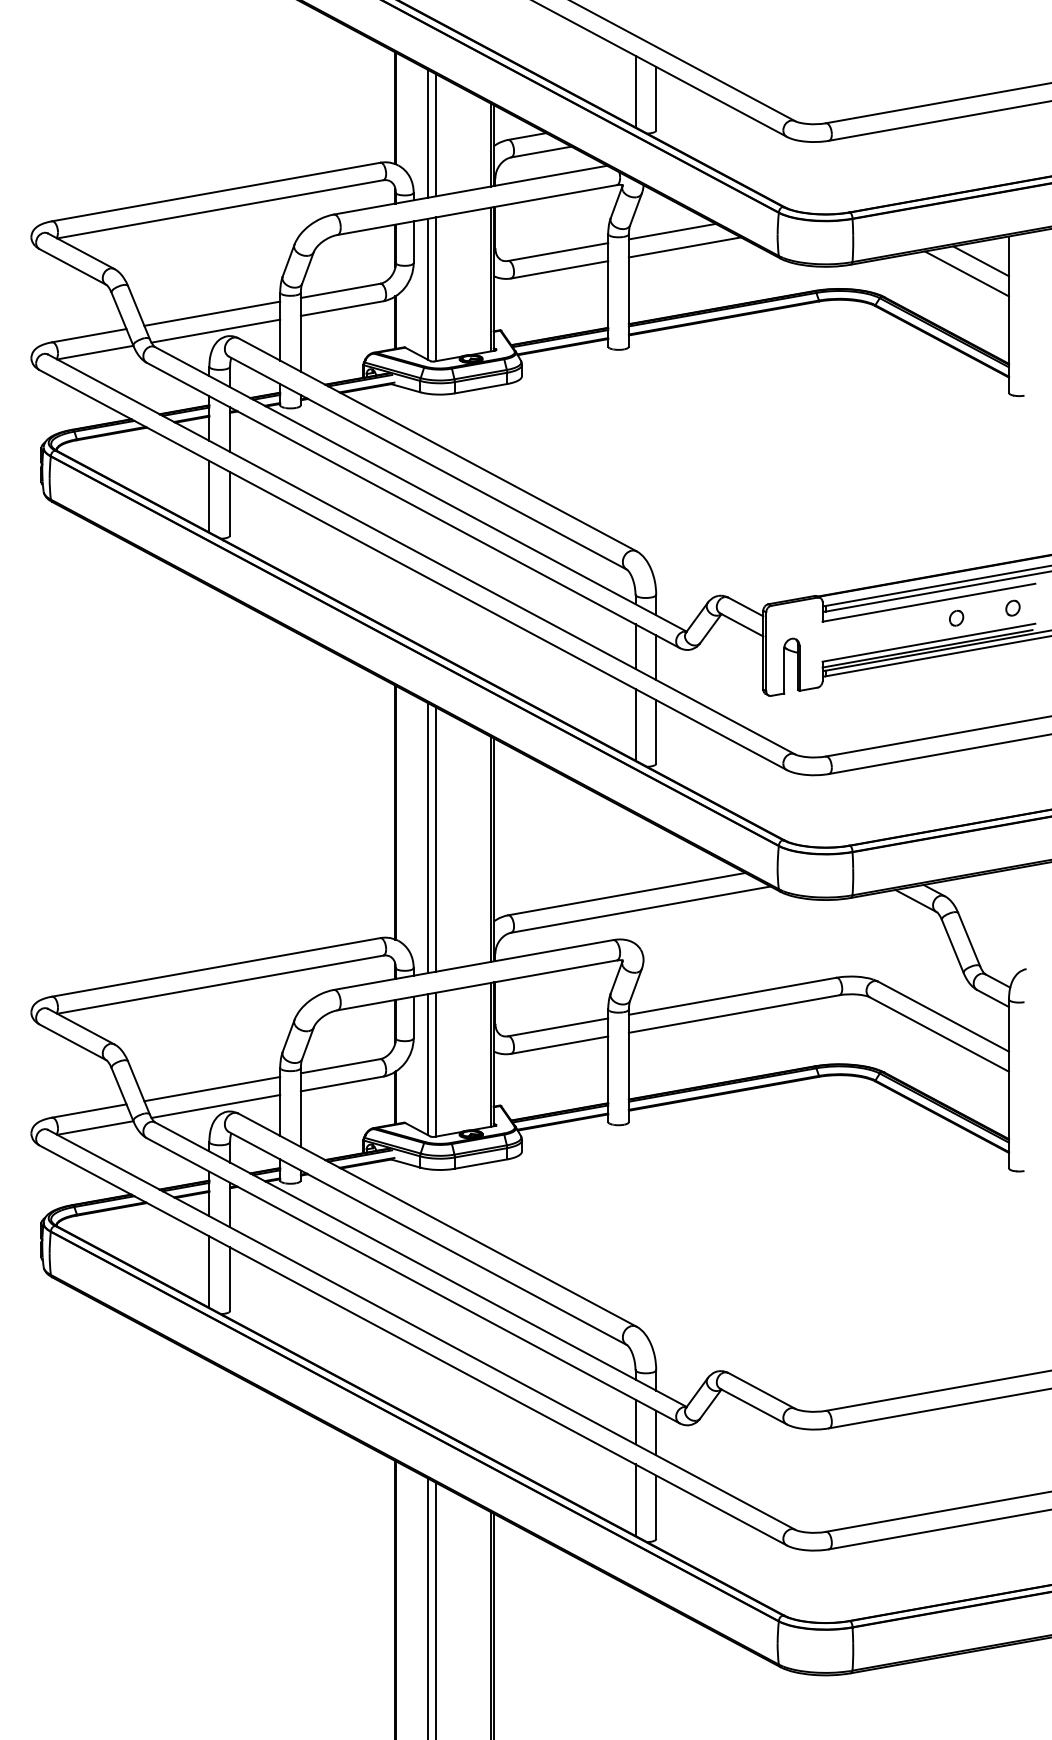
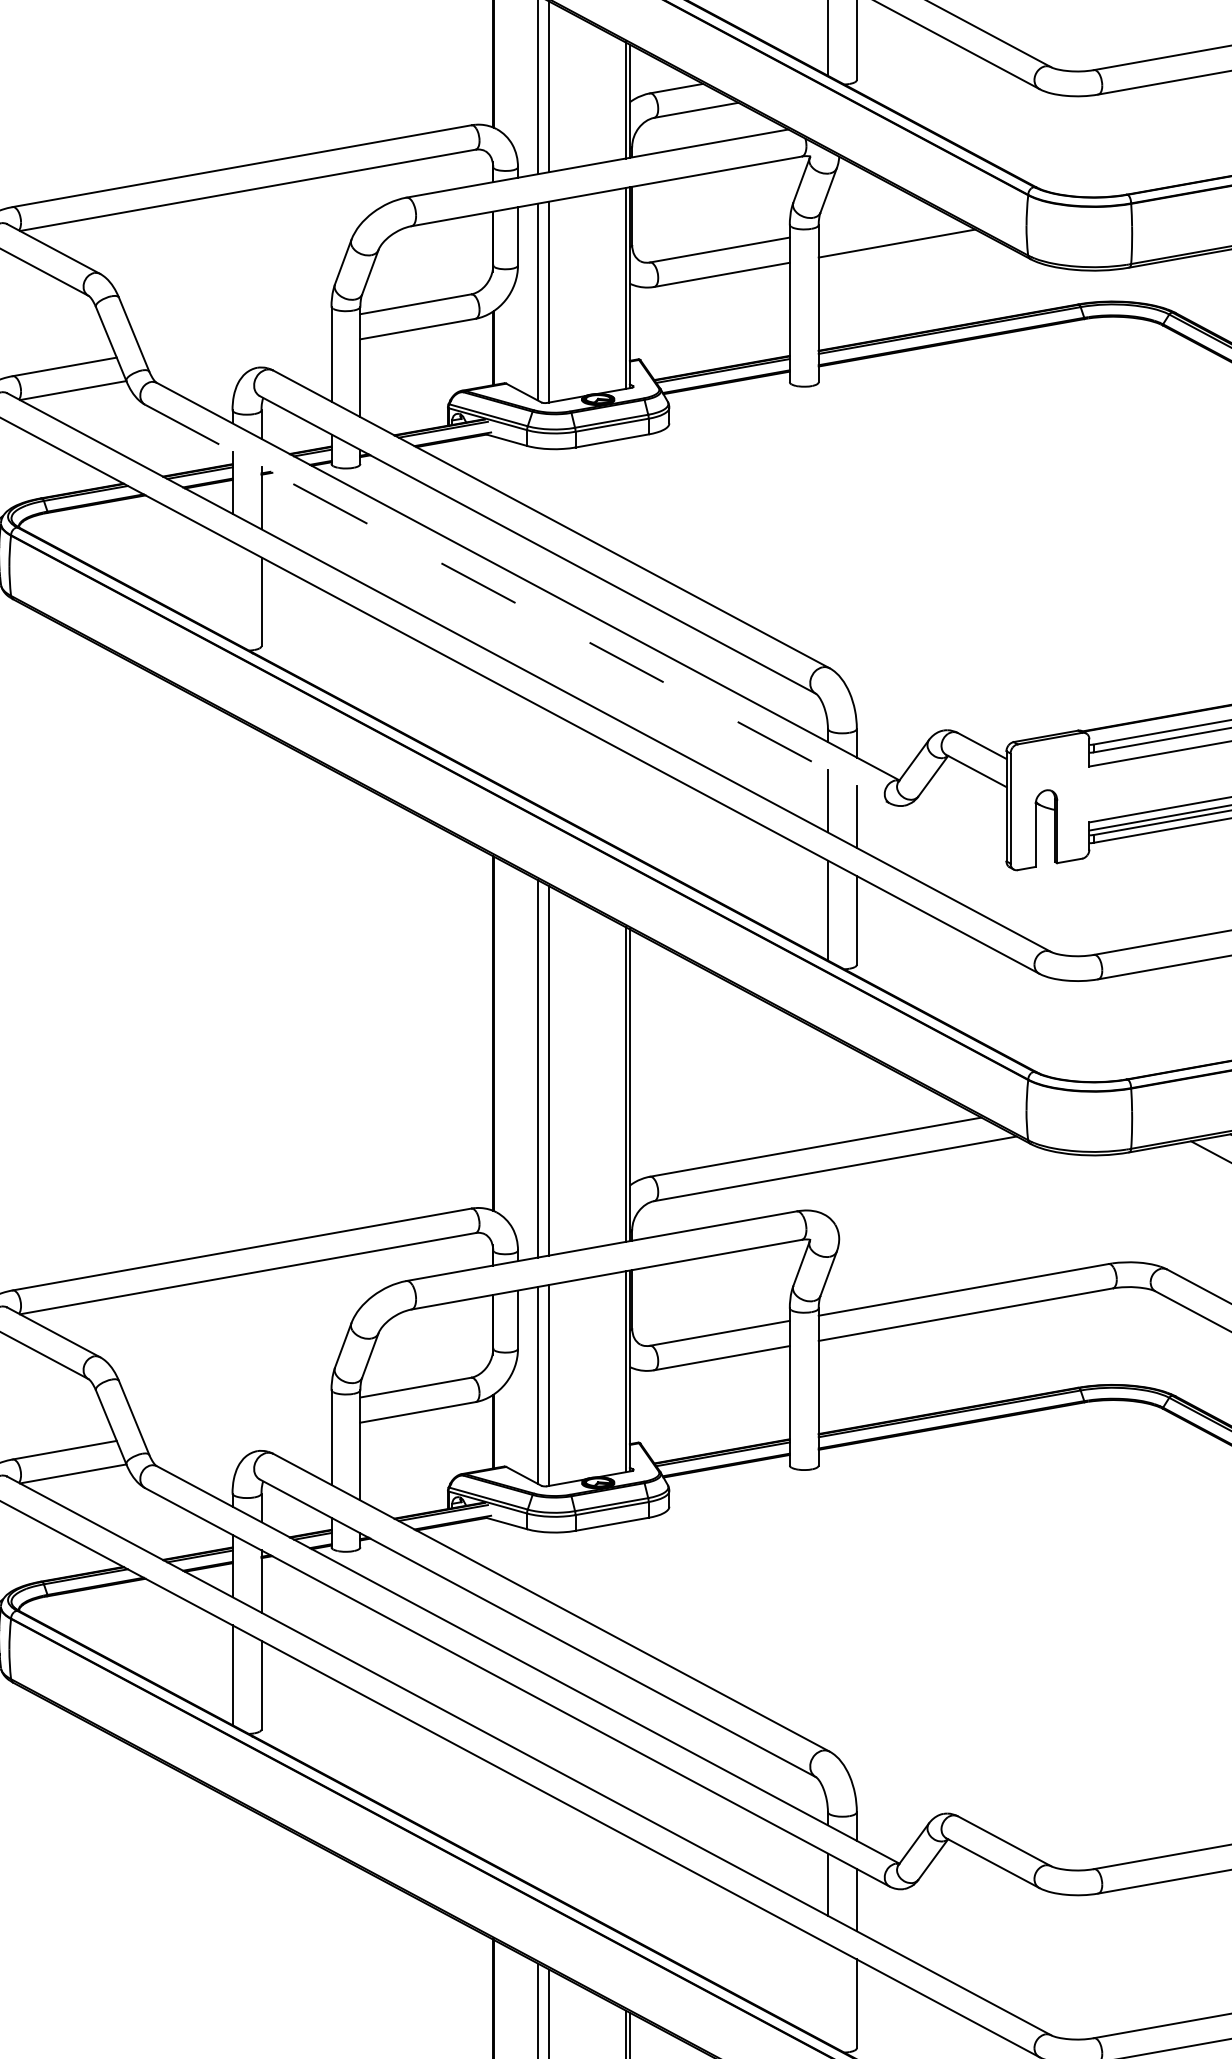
line: (671, 231) -> (878, 221), removed
line: (212, 313) -> (236, 335), removed
line: (215, 330) -> (241, 359), removed
line: (209, 496) -> (232, 591), removed
line: (413, 505) -> (517, 604), solid -> dashed
line: (212, 1088) -> (236, 1418), removed
line: (215, 1106) -> (241, 1443), removed
line: (635, 1499) -> (827, 1992), removed

